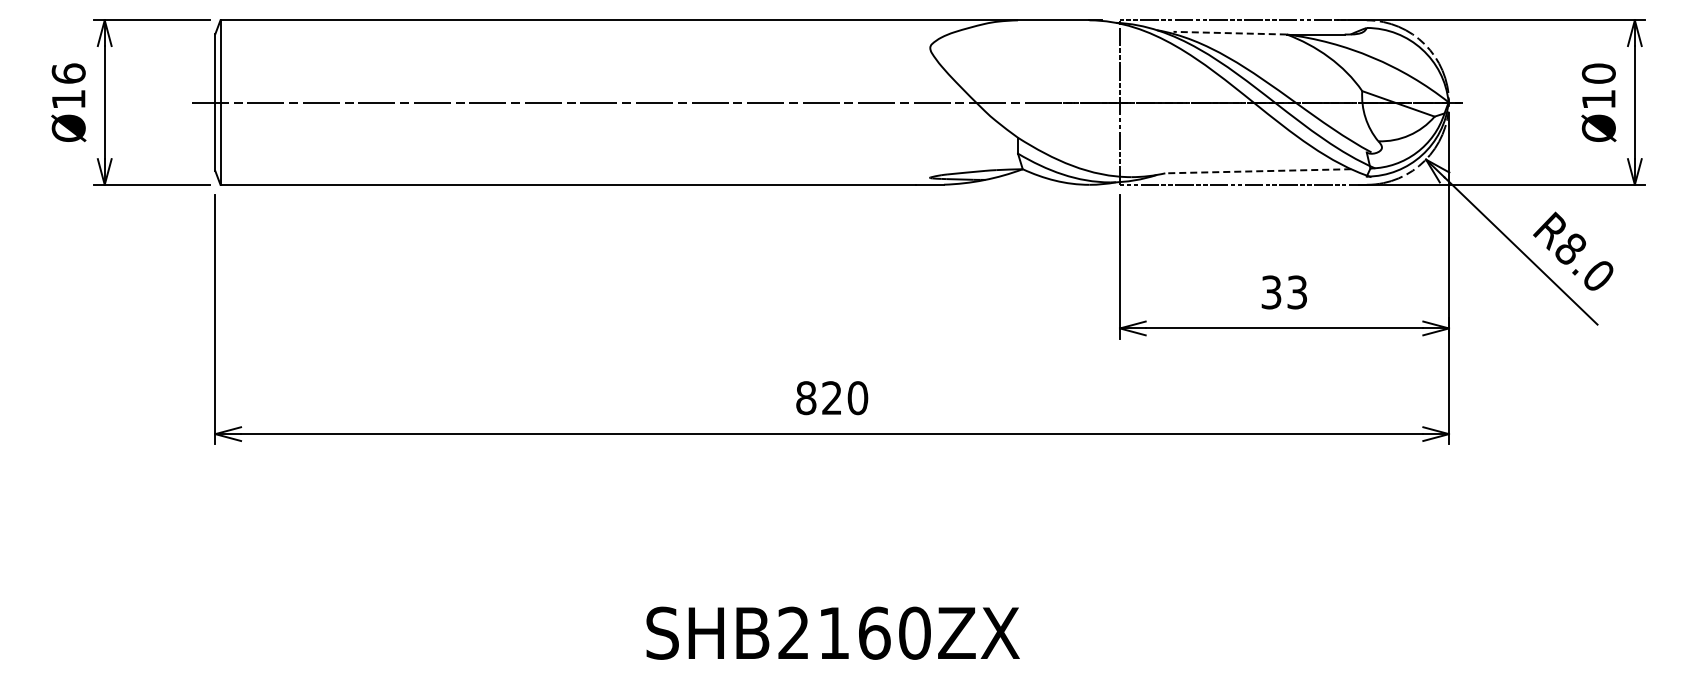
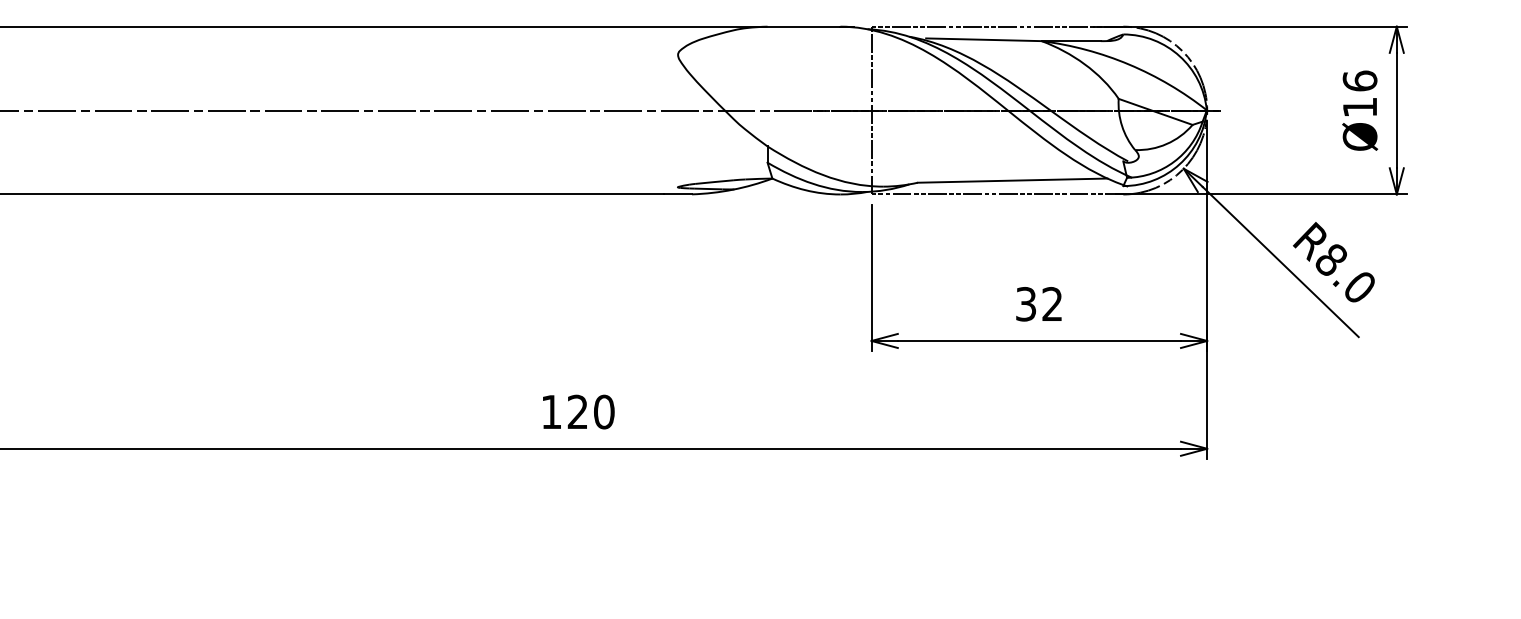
line: (1230, 33) -> (984, 40), dashed -> solid
text: (1598, 73) -> (1359, 80), Ø10 -> Ø16
line: (1258, 171) -> (1012, 180), dashed -> solid
text: (1296, 292) -> (1051, 304), 33 -> 32
text: (806, 398) -> (551, 412), 820 -> 120

